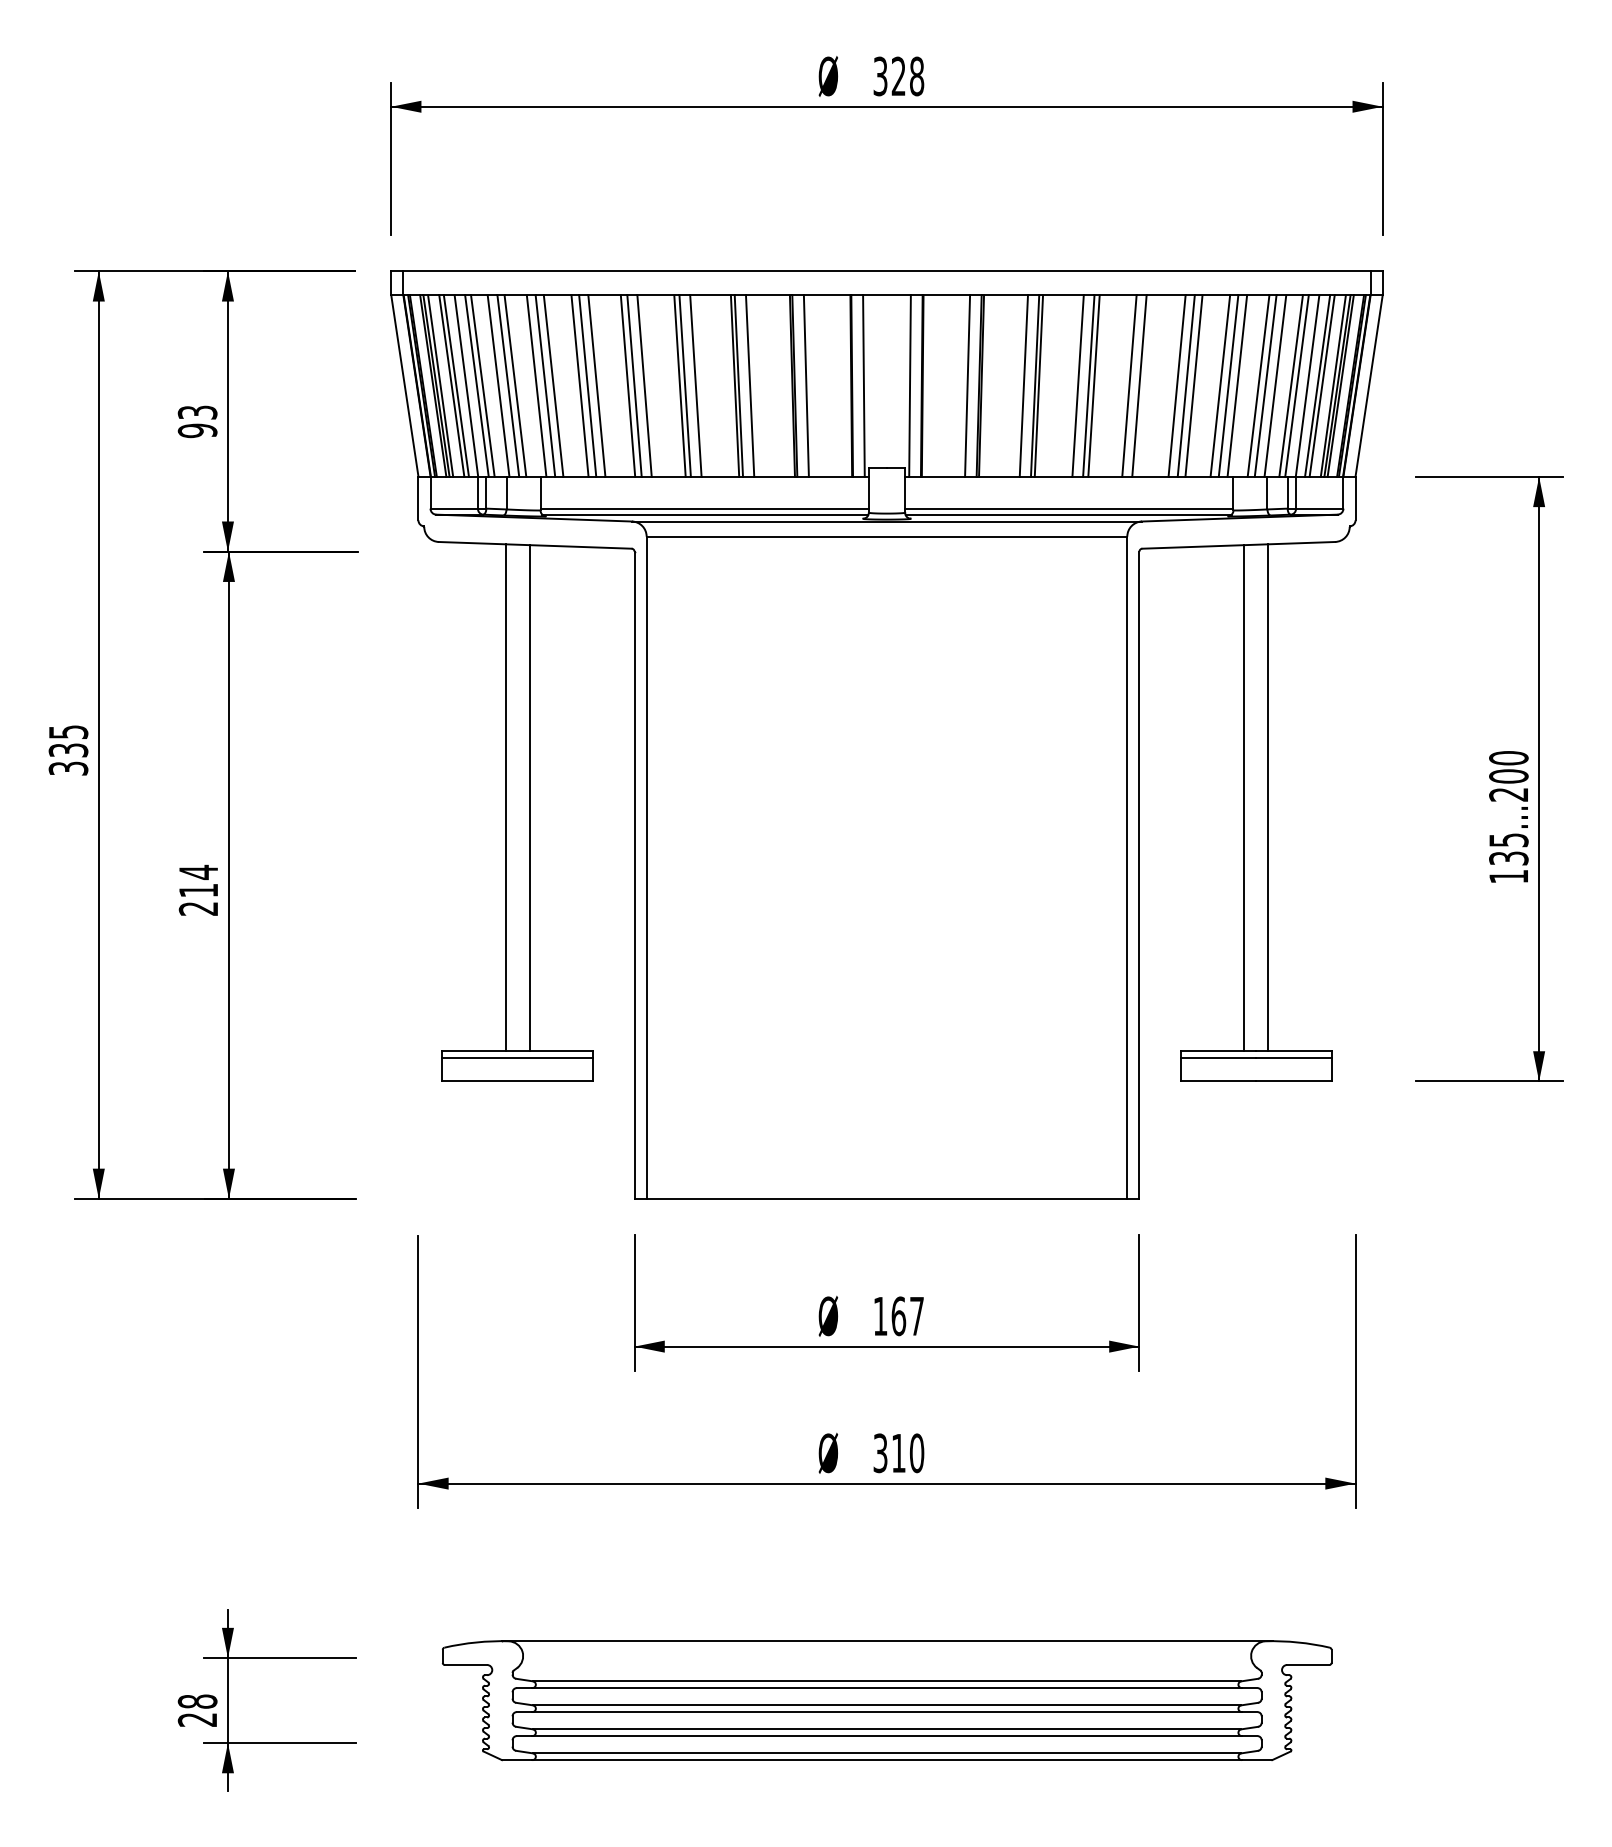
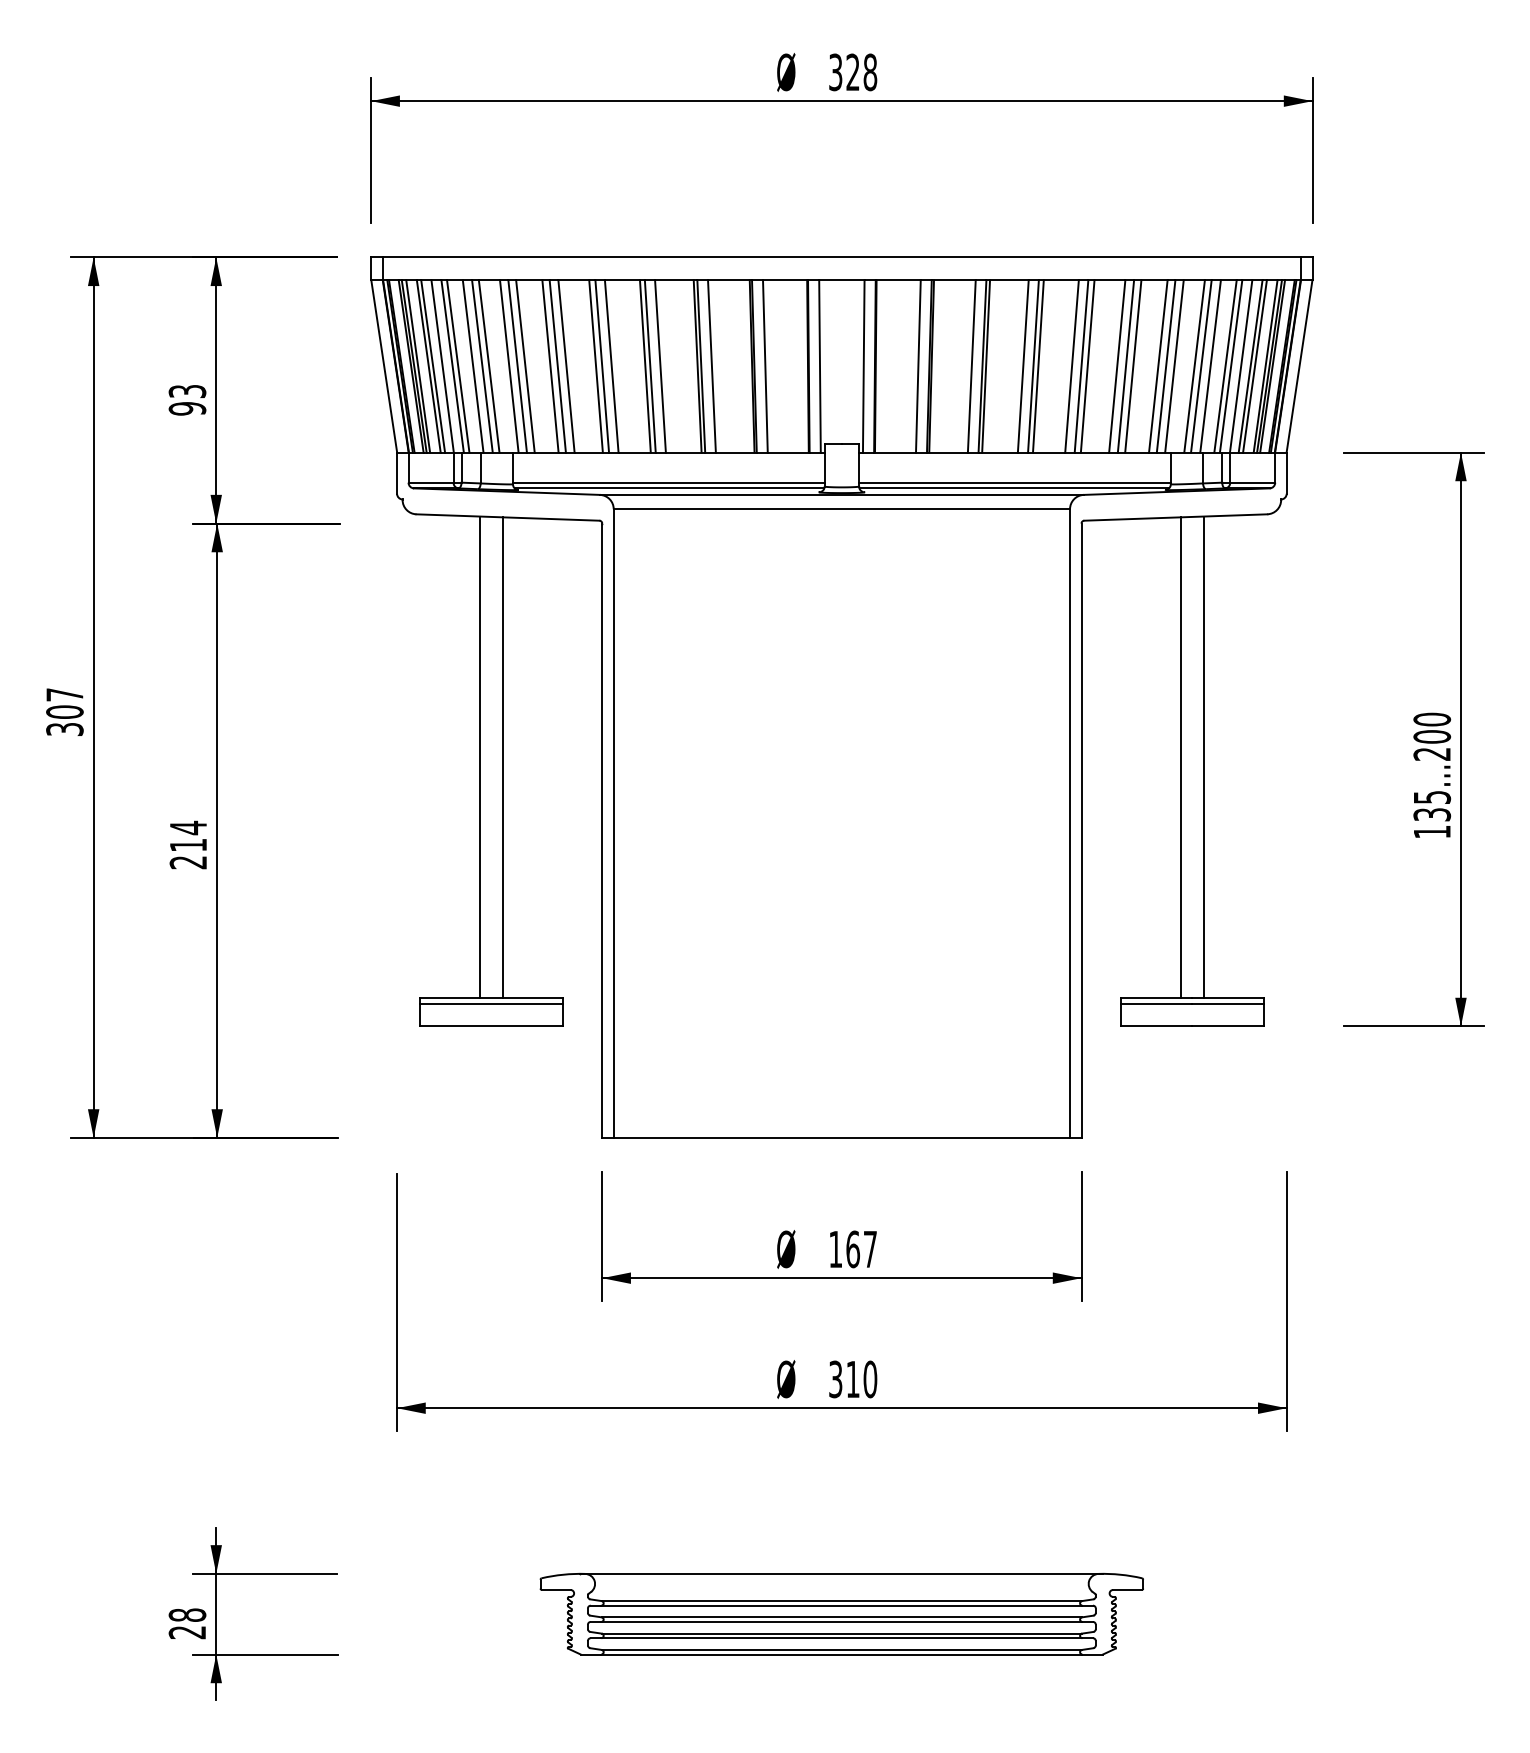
line: (1145, 386) -> (1087, 366), added
text: (68, 741) -> (64, 703), 335 -> 307
part: (886, 1699) -> (841, 1613), size x0.71

